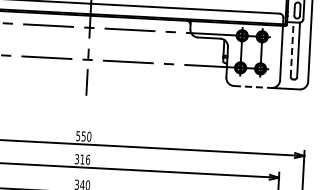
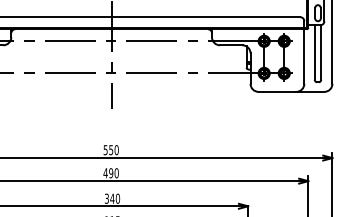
line: (291, 49) -> (314, 52), dashed -> solid
line: (252, 86) -> (277, 91), dashed -> solid
text: (81, 159) -> (110, 173), 316 -> 490

